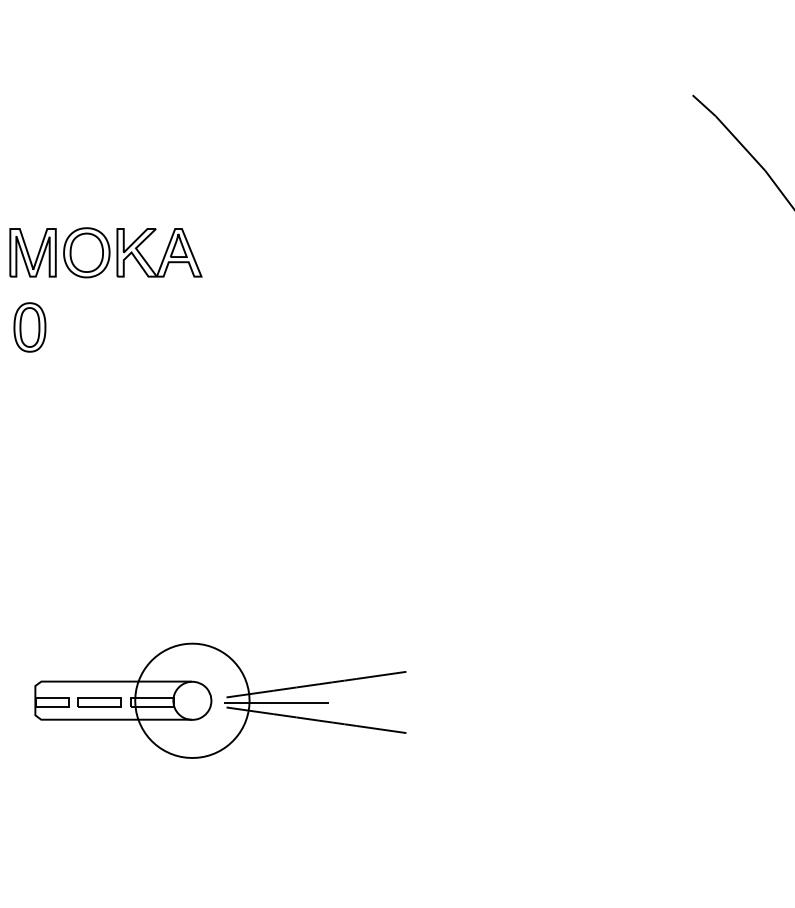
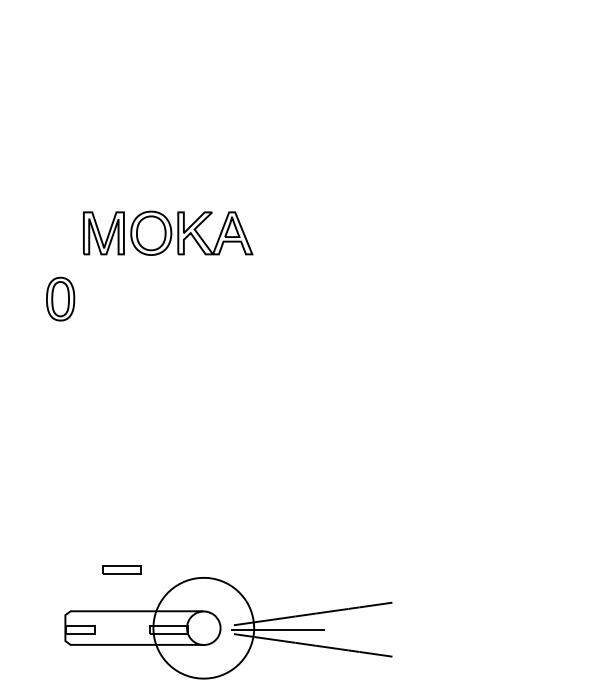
part: (105, 252) -> (167, 233), moved
part: (99, 702) -> (121, 569), moved

